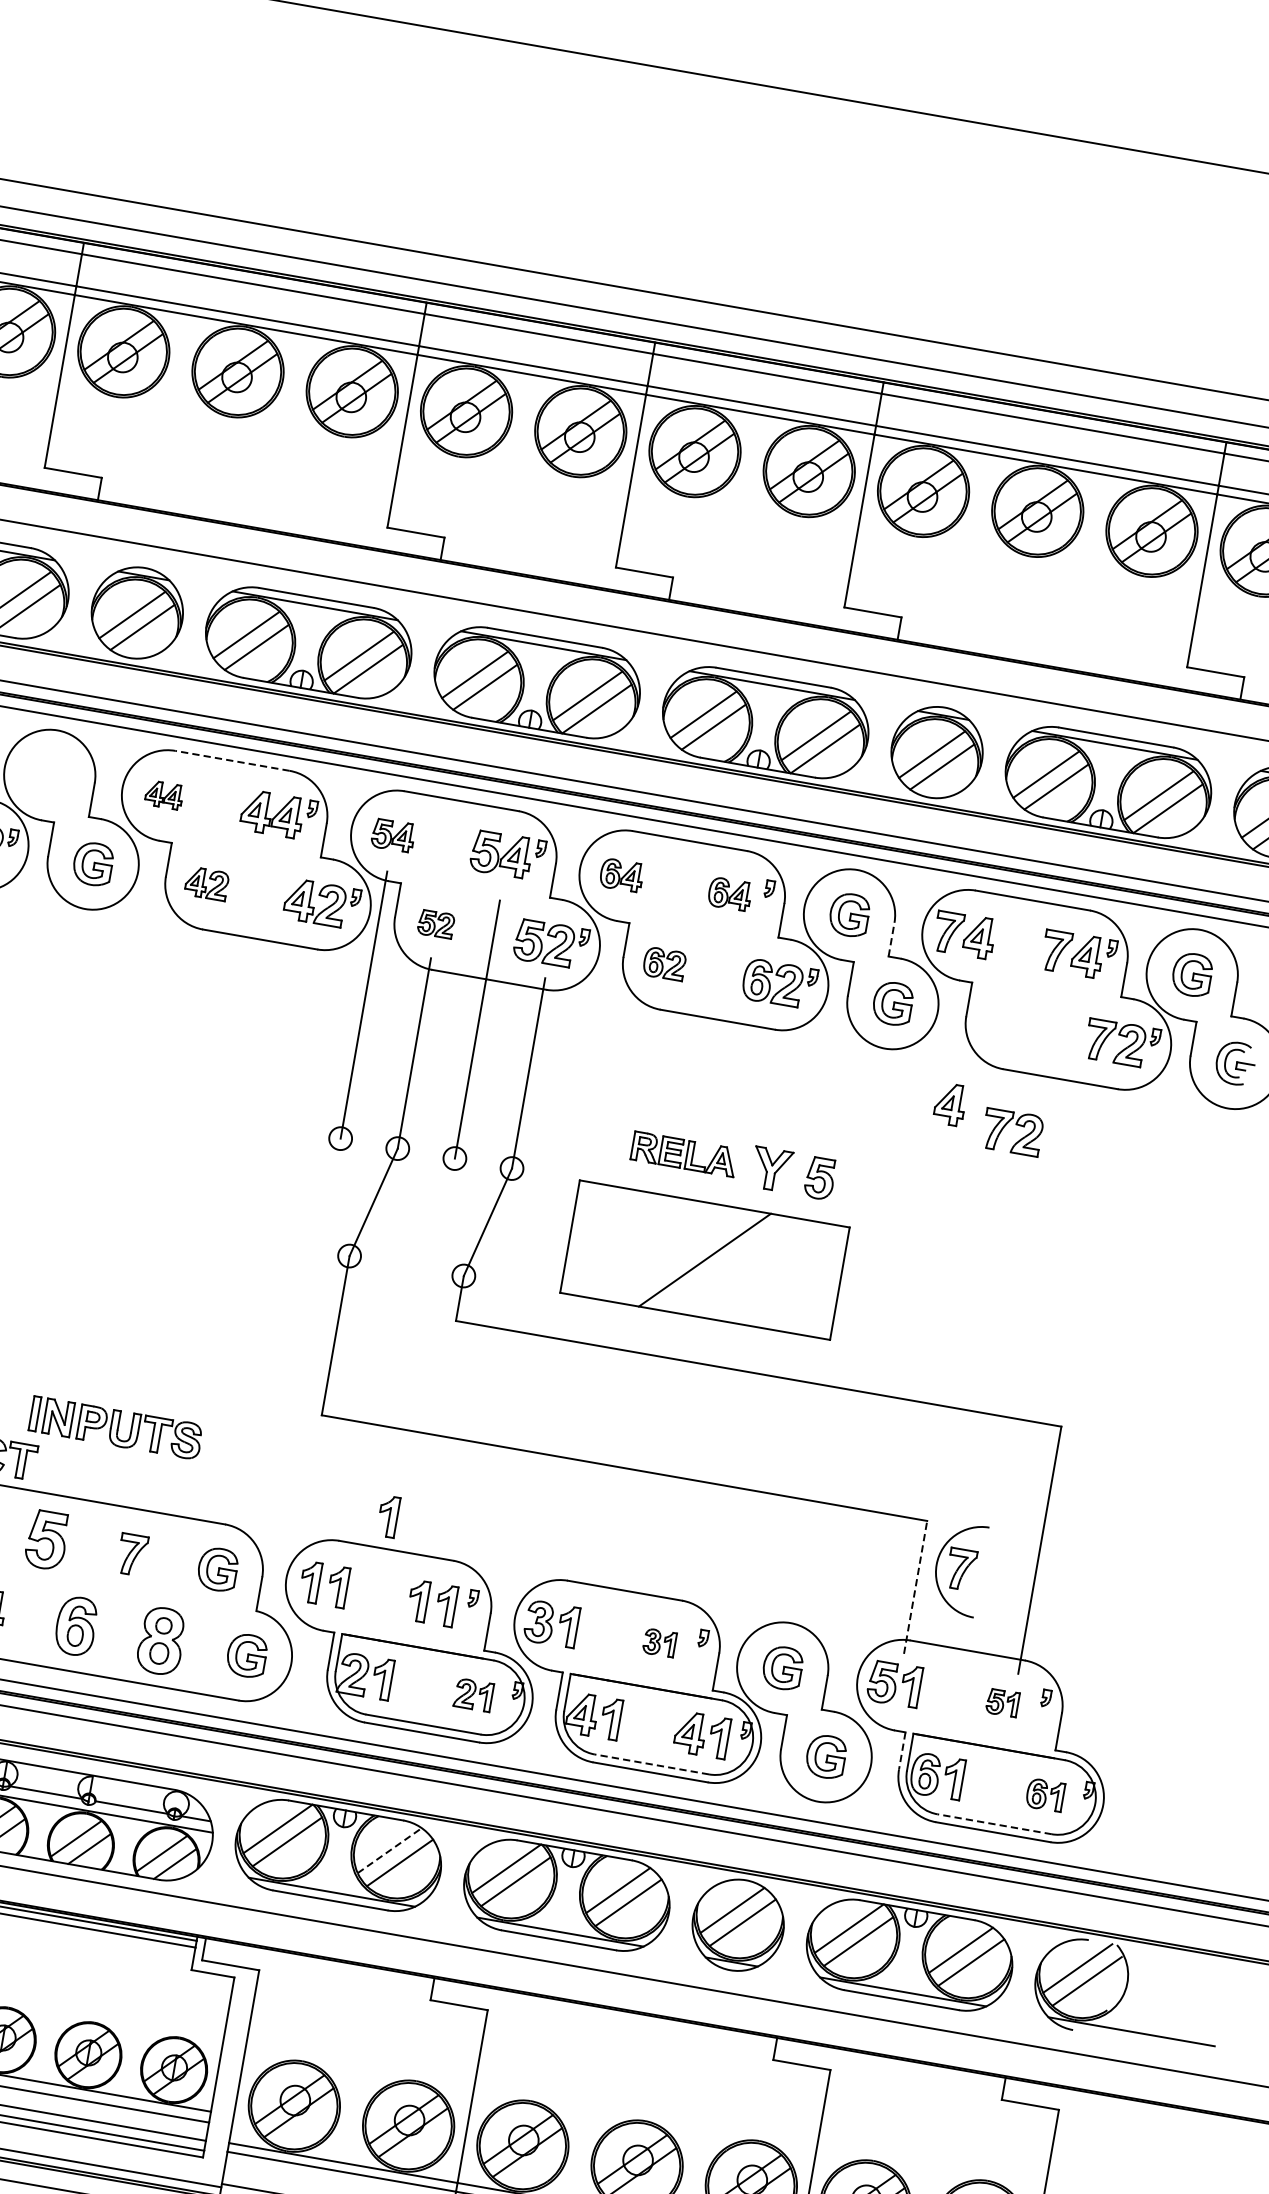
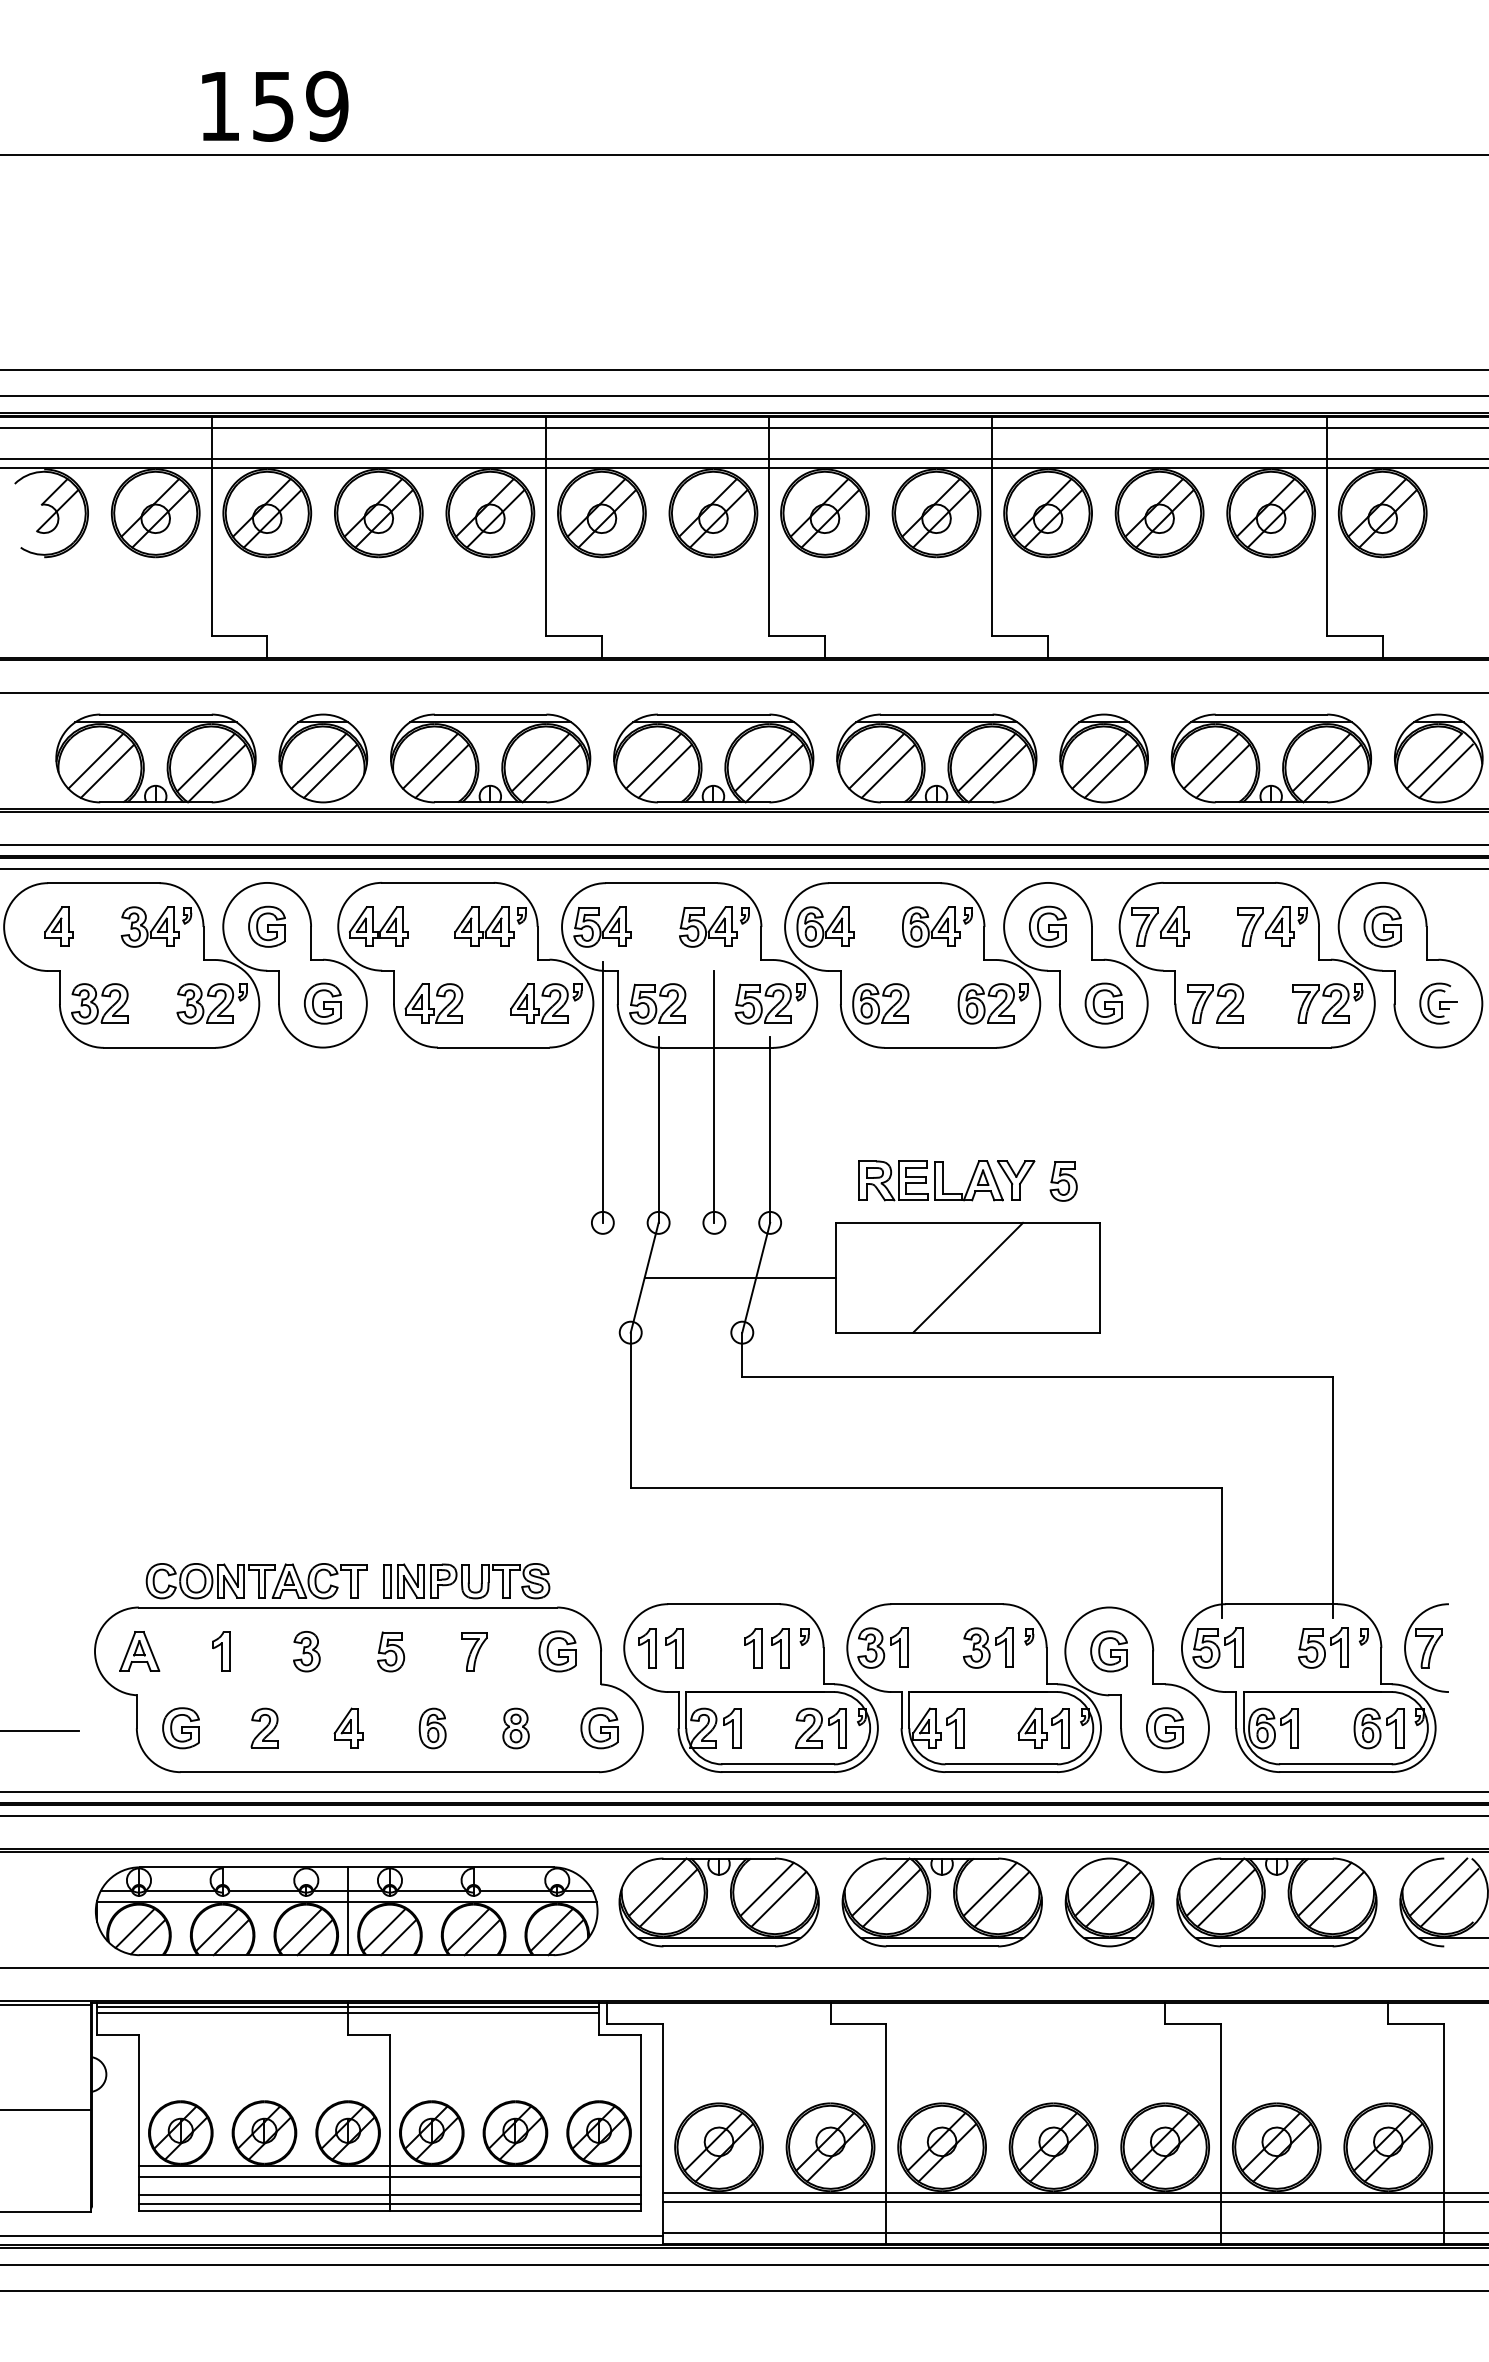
line: (232, 760) -> (437, 882), dashed -> solid
part: (49, 774) -> (266, 926), added
part: (163, 794) -> (378, 926), size x1.67
part: (393, 835) -> (602, 926), size x1.43
part: (621, 874) -> (825, 926), size x1.43
part: (206, 883) -> (433, 1003), size x1.43
part: (730, 893) -> (931, 926), size x1.43
part: (435, 923) -> (657, 1003), size x1.67
line: (891, 938) -> (1091, 942), dashed -> solid
part: (664, 963) -> (880, 1003), size x1.43
part: (949, 1104) -> (1174, 1089), removed
part: (1015, 1125) -> (1217, 996), moved
part: (683, 1153) -> (930, 1180), size x1.43
line: (471, 1219) -> (740, 1277), added
part: (115, 1428) -> (466, 1581), moved
part: (388, 1516) -> (710, 1573), removed
part: (47, 1539) -> (391, 1651), size x0.71
part: (958, 1567) -> (1426, 1647), moved
line: (915, 1587) -> (1221, 1553), dashed -> solid
part: (75, 1626) -> (432, 1728), size x0.71
part: (160, 1640) -> (515, 1728), size x0.62
part: (659, 1642) -> (988, 1647), size x1.67
part: (473, 1694) -> (820, 1727), size x1.43
part: (1002, 1702) -> (1323, 1647), size x1.67
line: (902, 1751) -> (1236, 1710), dashed -> solid
line: (652, 1764) -> (1001, 1764), dashed -> solid
part: (1044, 1795) -> (1378, 1728), size x1.43
line: (994, 1824) -> (1335, 1764), dashed -> solid
line: (390, 1850) -> (767, 1889), dashed -> solid

